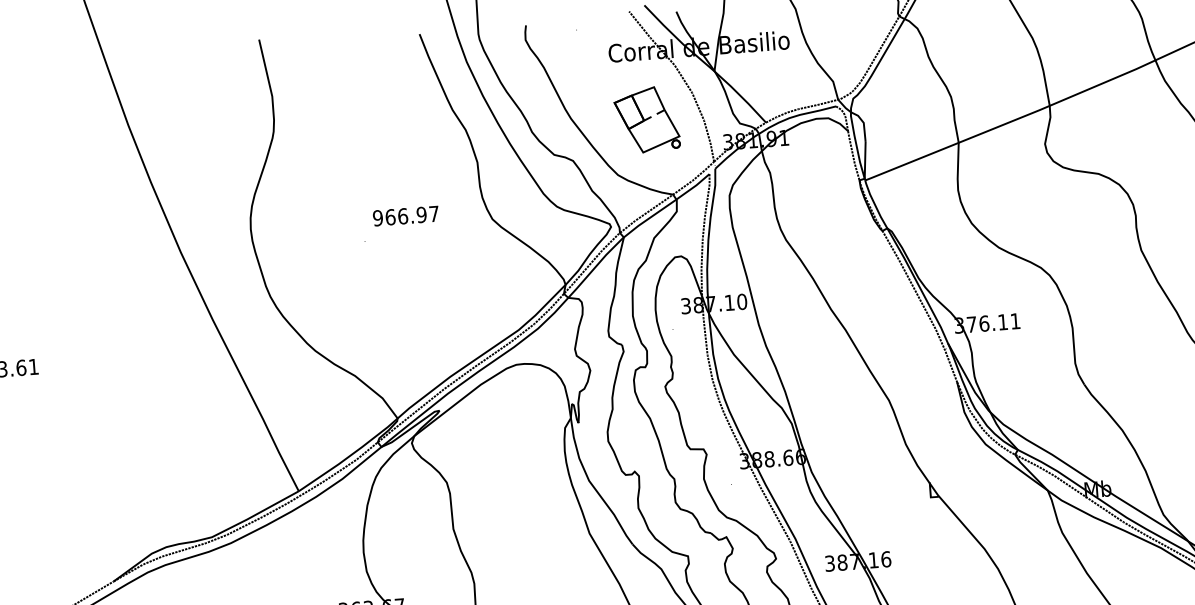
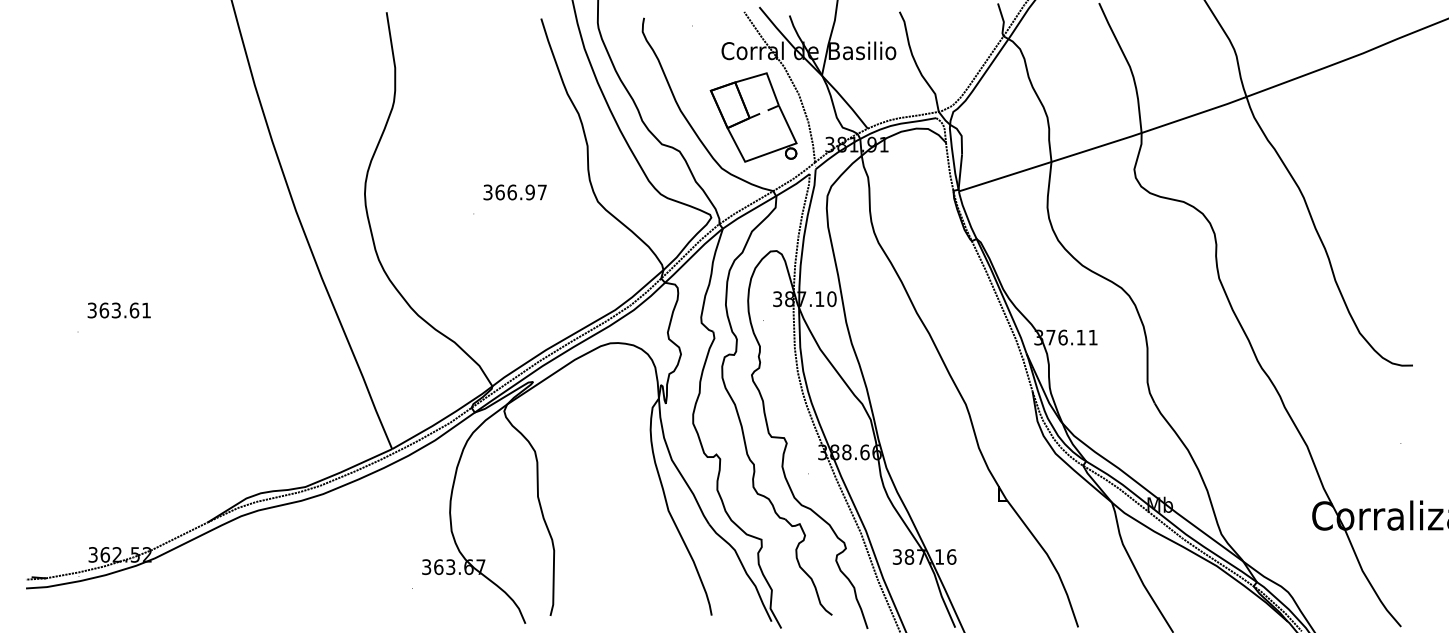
part: (646, 119) -> (753, 117), size x1.43
text: (377, 218) -> (487, 192), 966.97 -> 366.97

